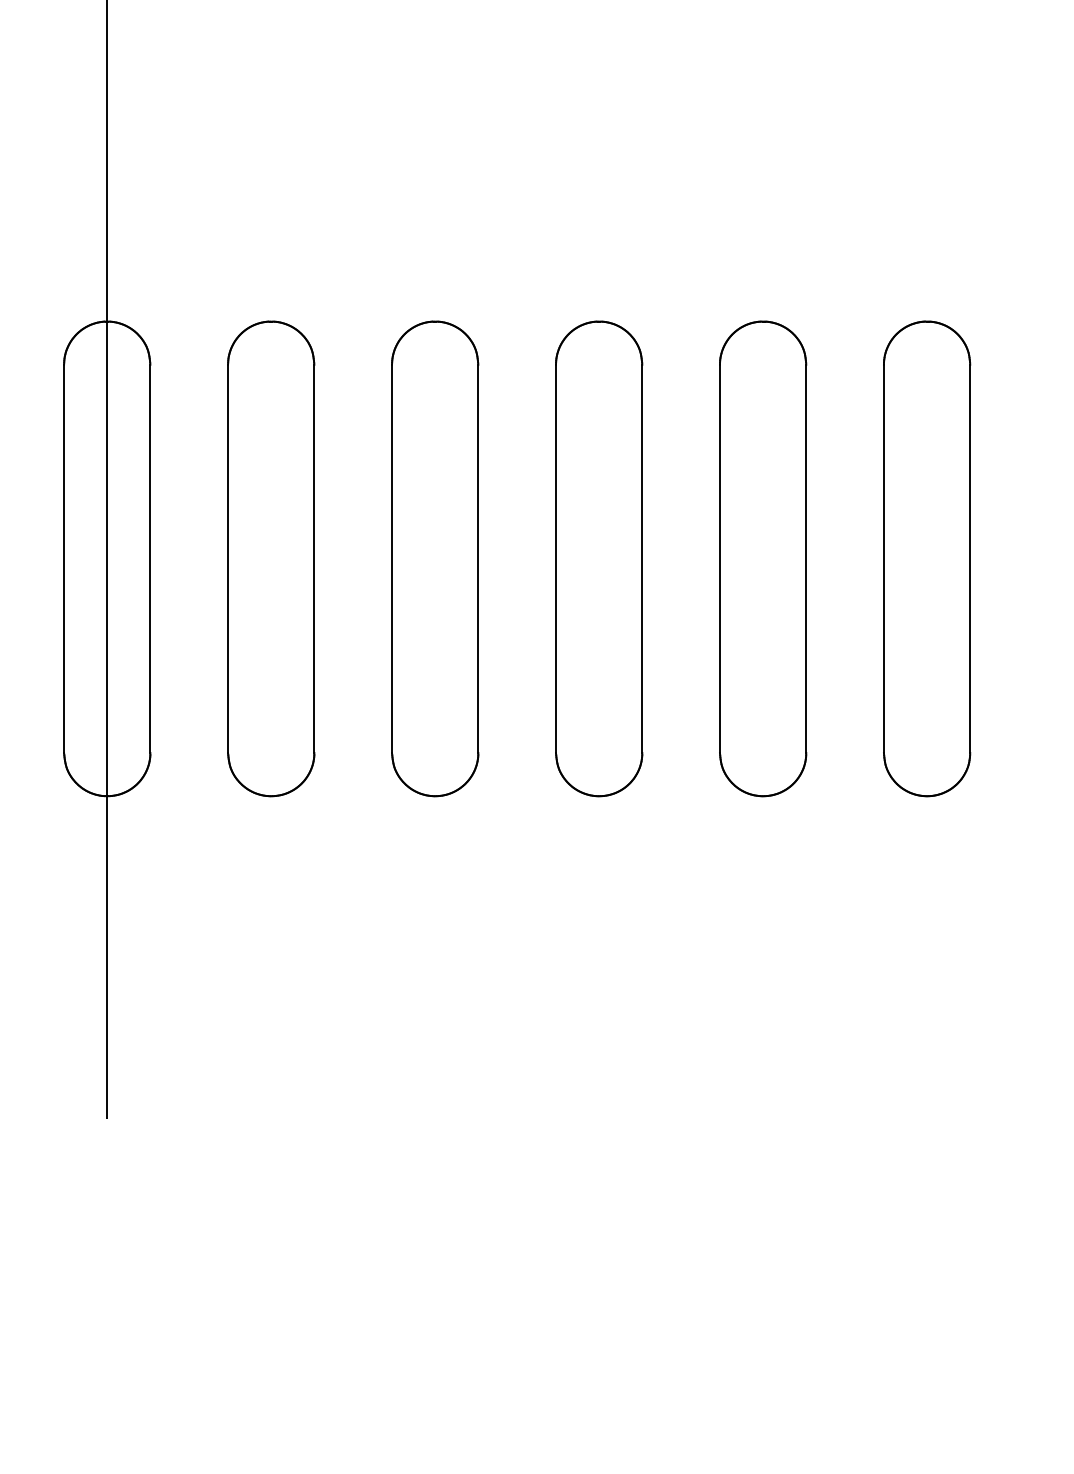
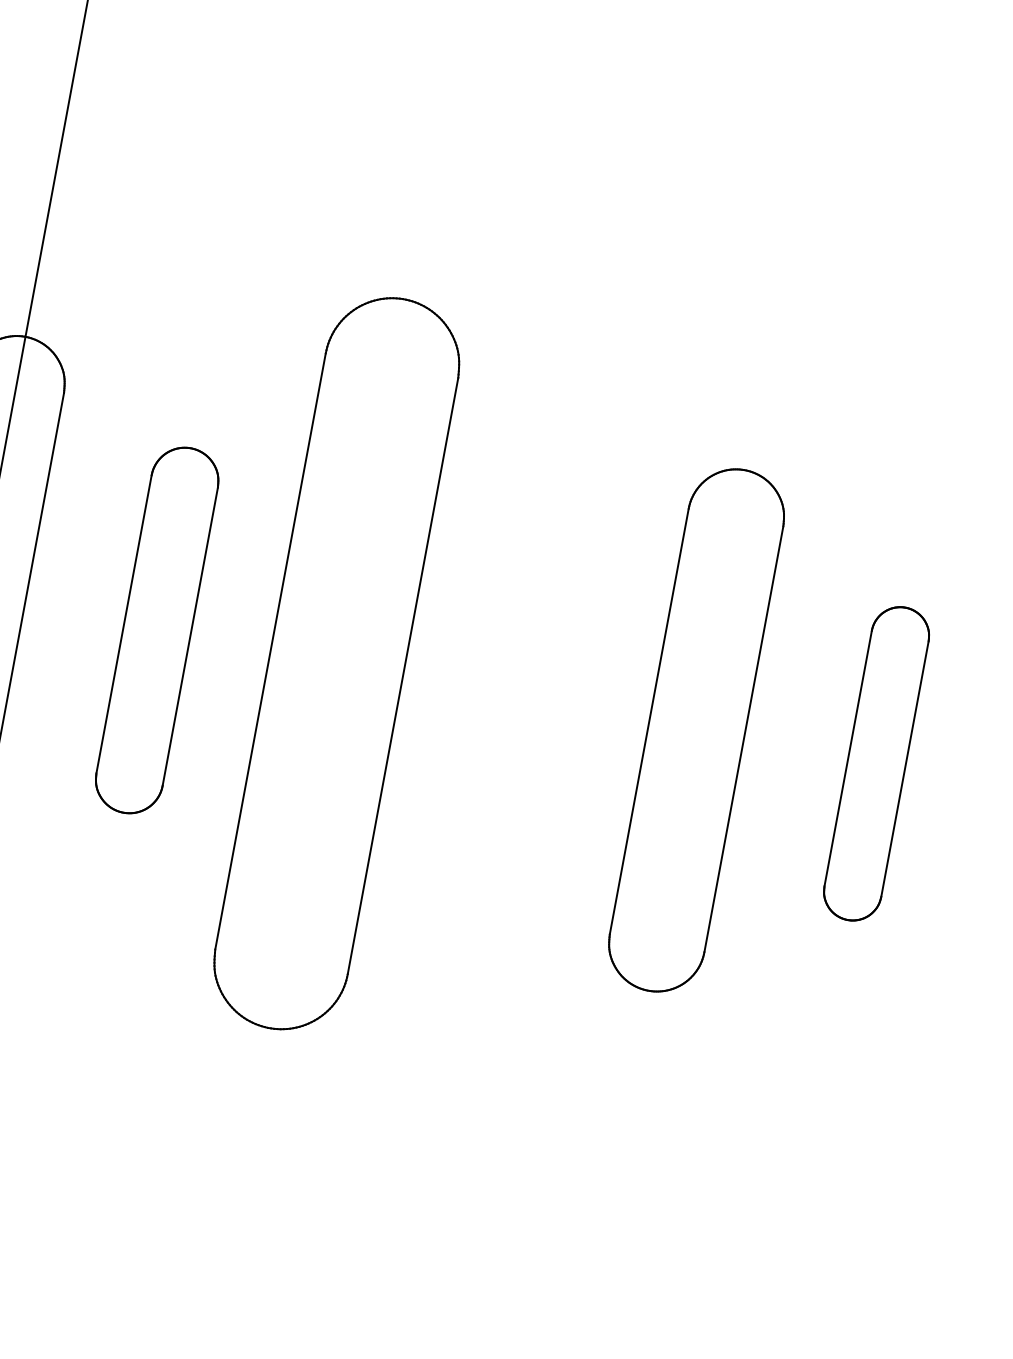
part: (271, 558) -> (157, 630), size x0.7
part: (435, 558) -> (337, 663), size x1.4
part: (599, 558) -> (517, 696), removed
part: (927, 558) -> (876, 763), size x0.6

